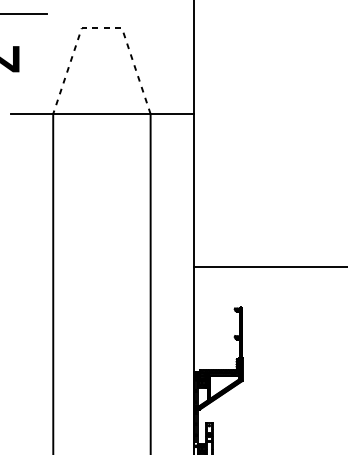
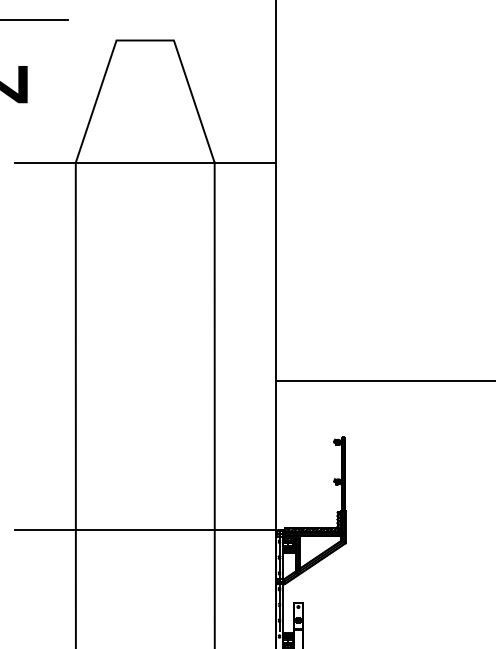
line: (102, 28) -> (145, 40), dashed -> solid
line: (102, 371) -> (145, 529), added

